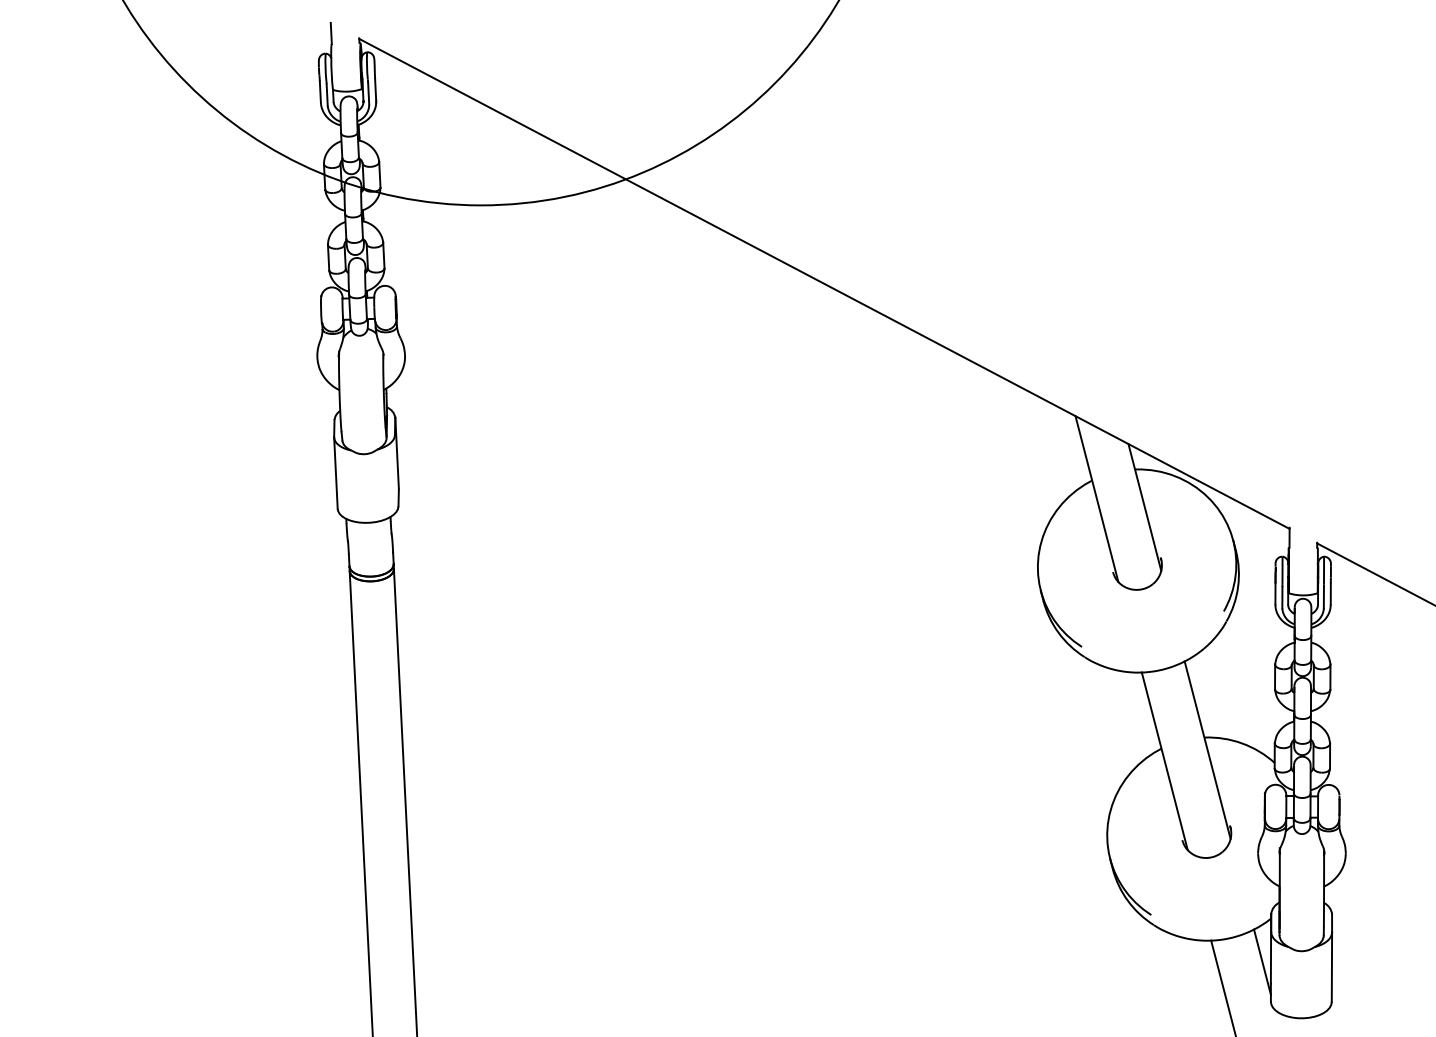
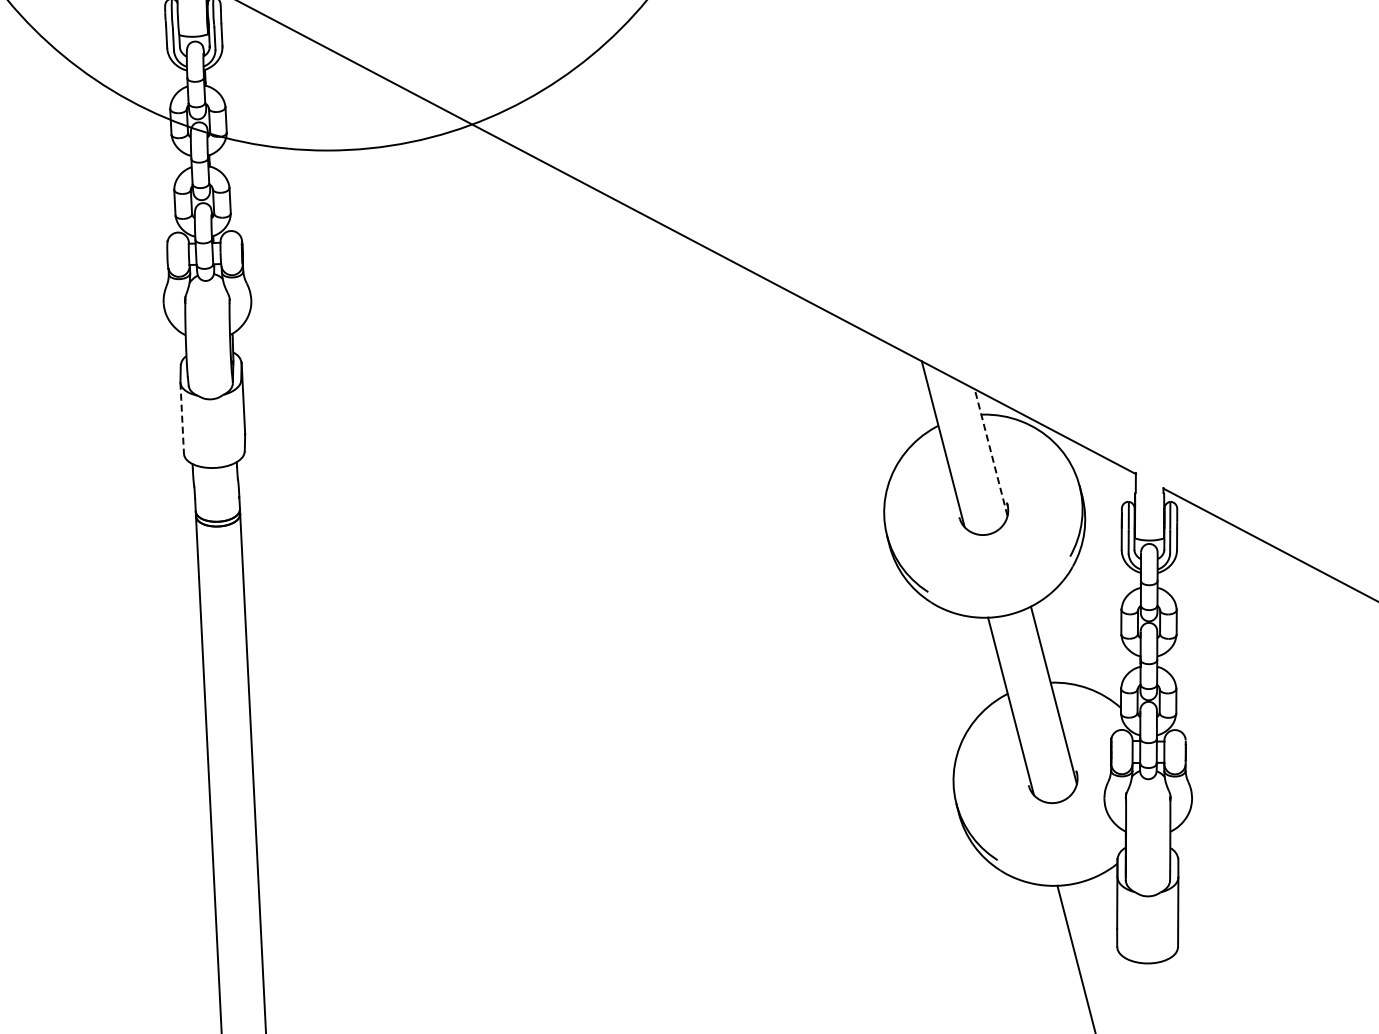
line: (335, 473) -> (181, 418), solid -> dashed
line: (1144, 506) -> (990, 451), solid -> dashed
line: (1262, 961) -> (1108, 906), removed

